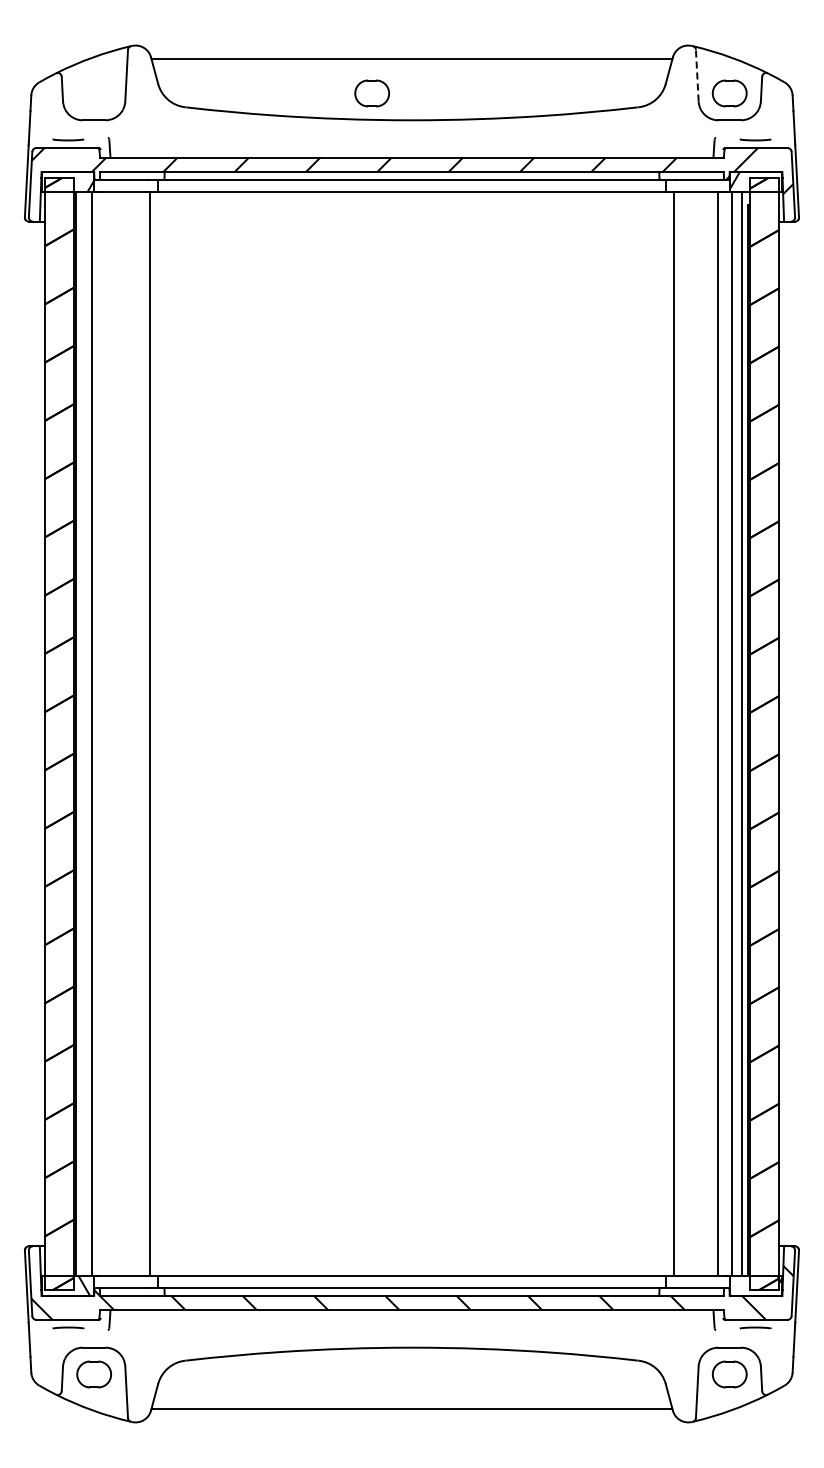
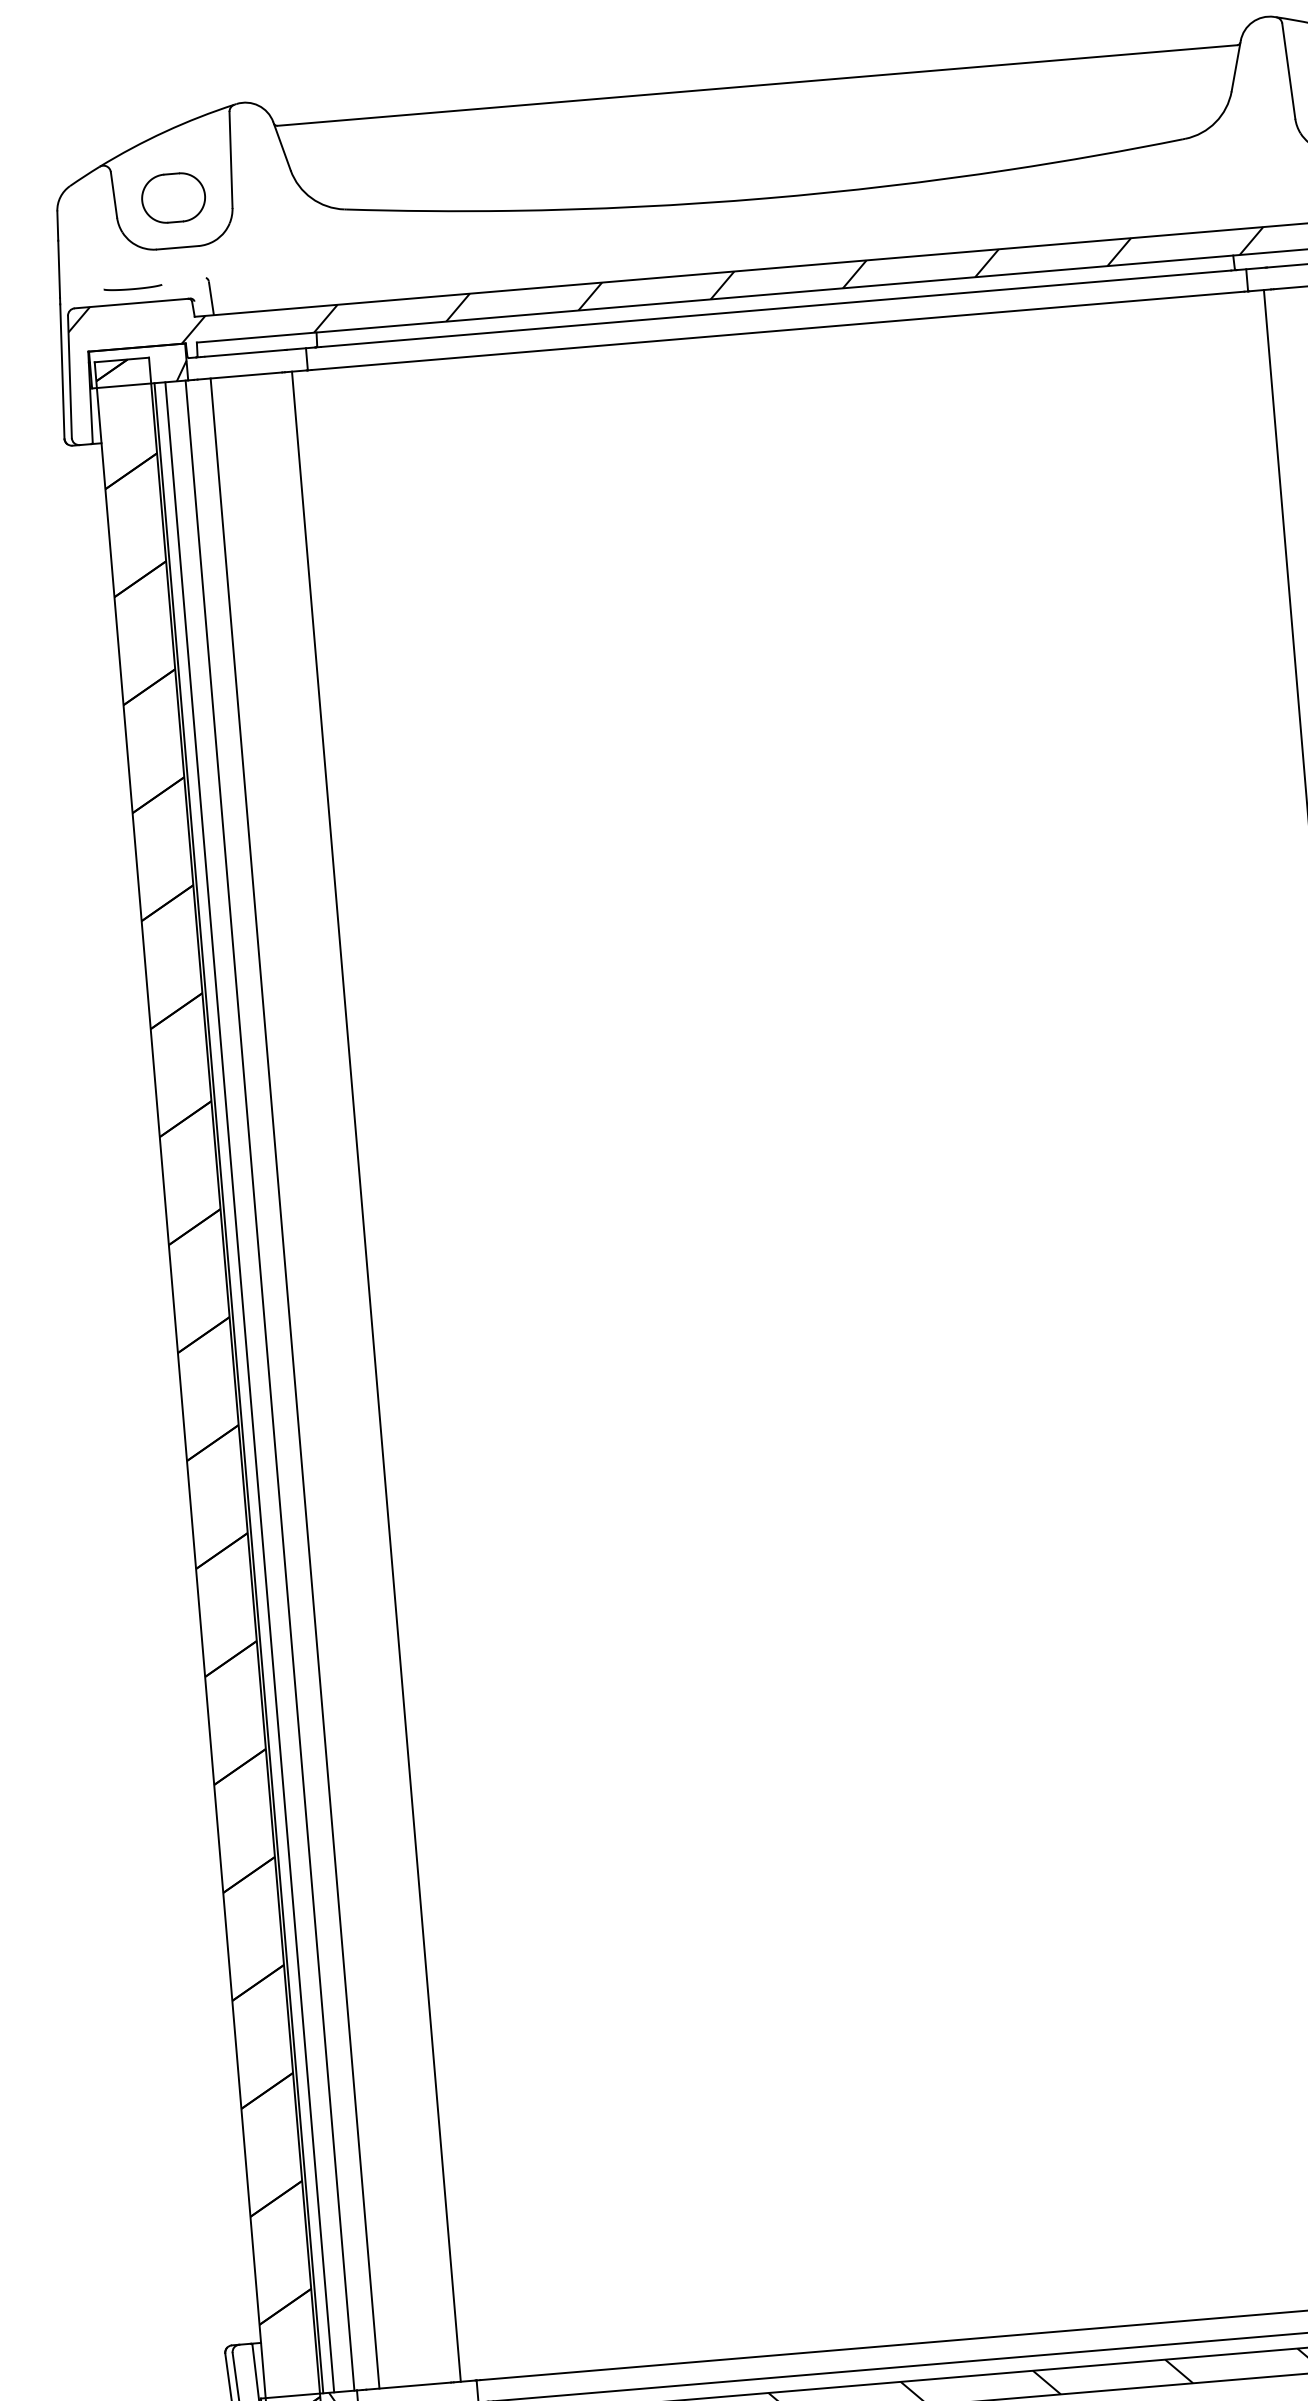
line: (697, 75) -> (1289, 70), dashed -> solid
part: (371, 93) -> (172, 198), moved
line: (81, 733) -> (249, 1386), added
line: (105, 733) -> (294, 1382), added

